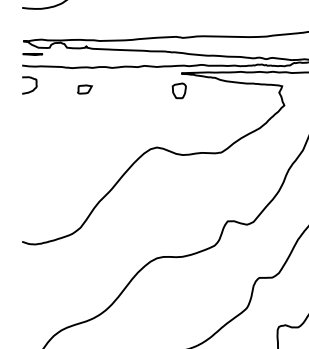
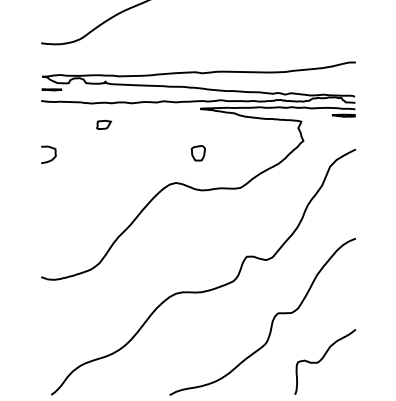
curve: (31, 90) -> (50, 159), moved
part: (179, 91) -> (198, 153), moved

